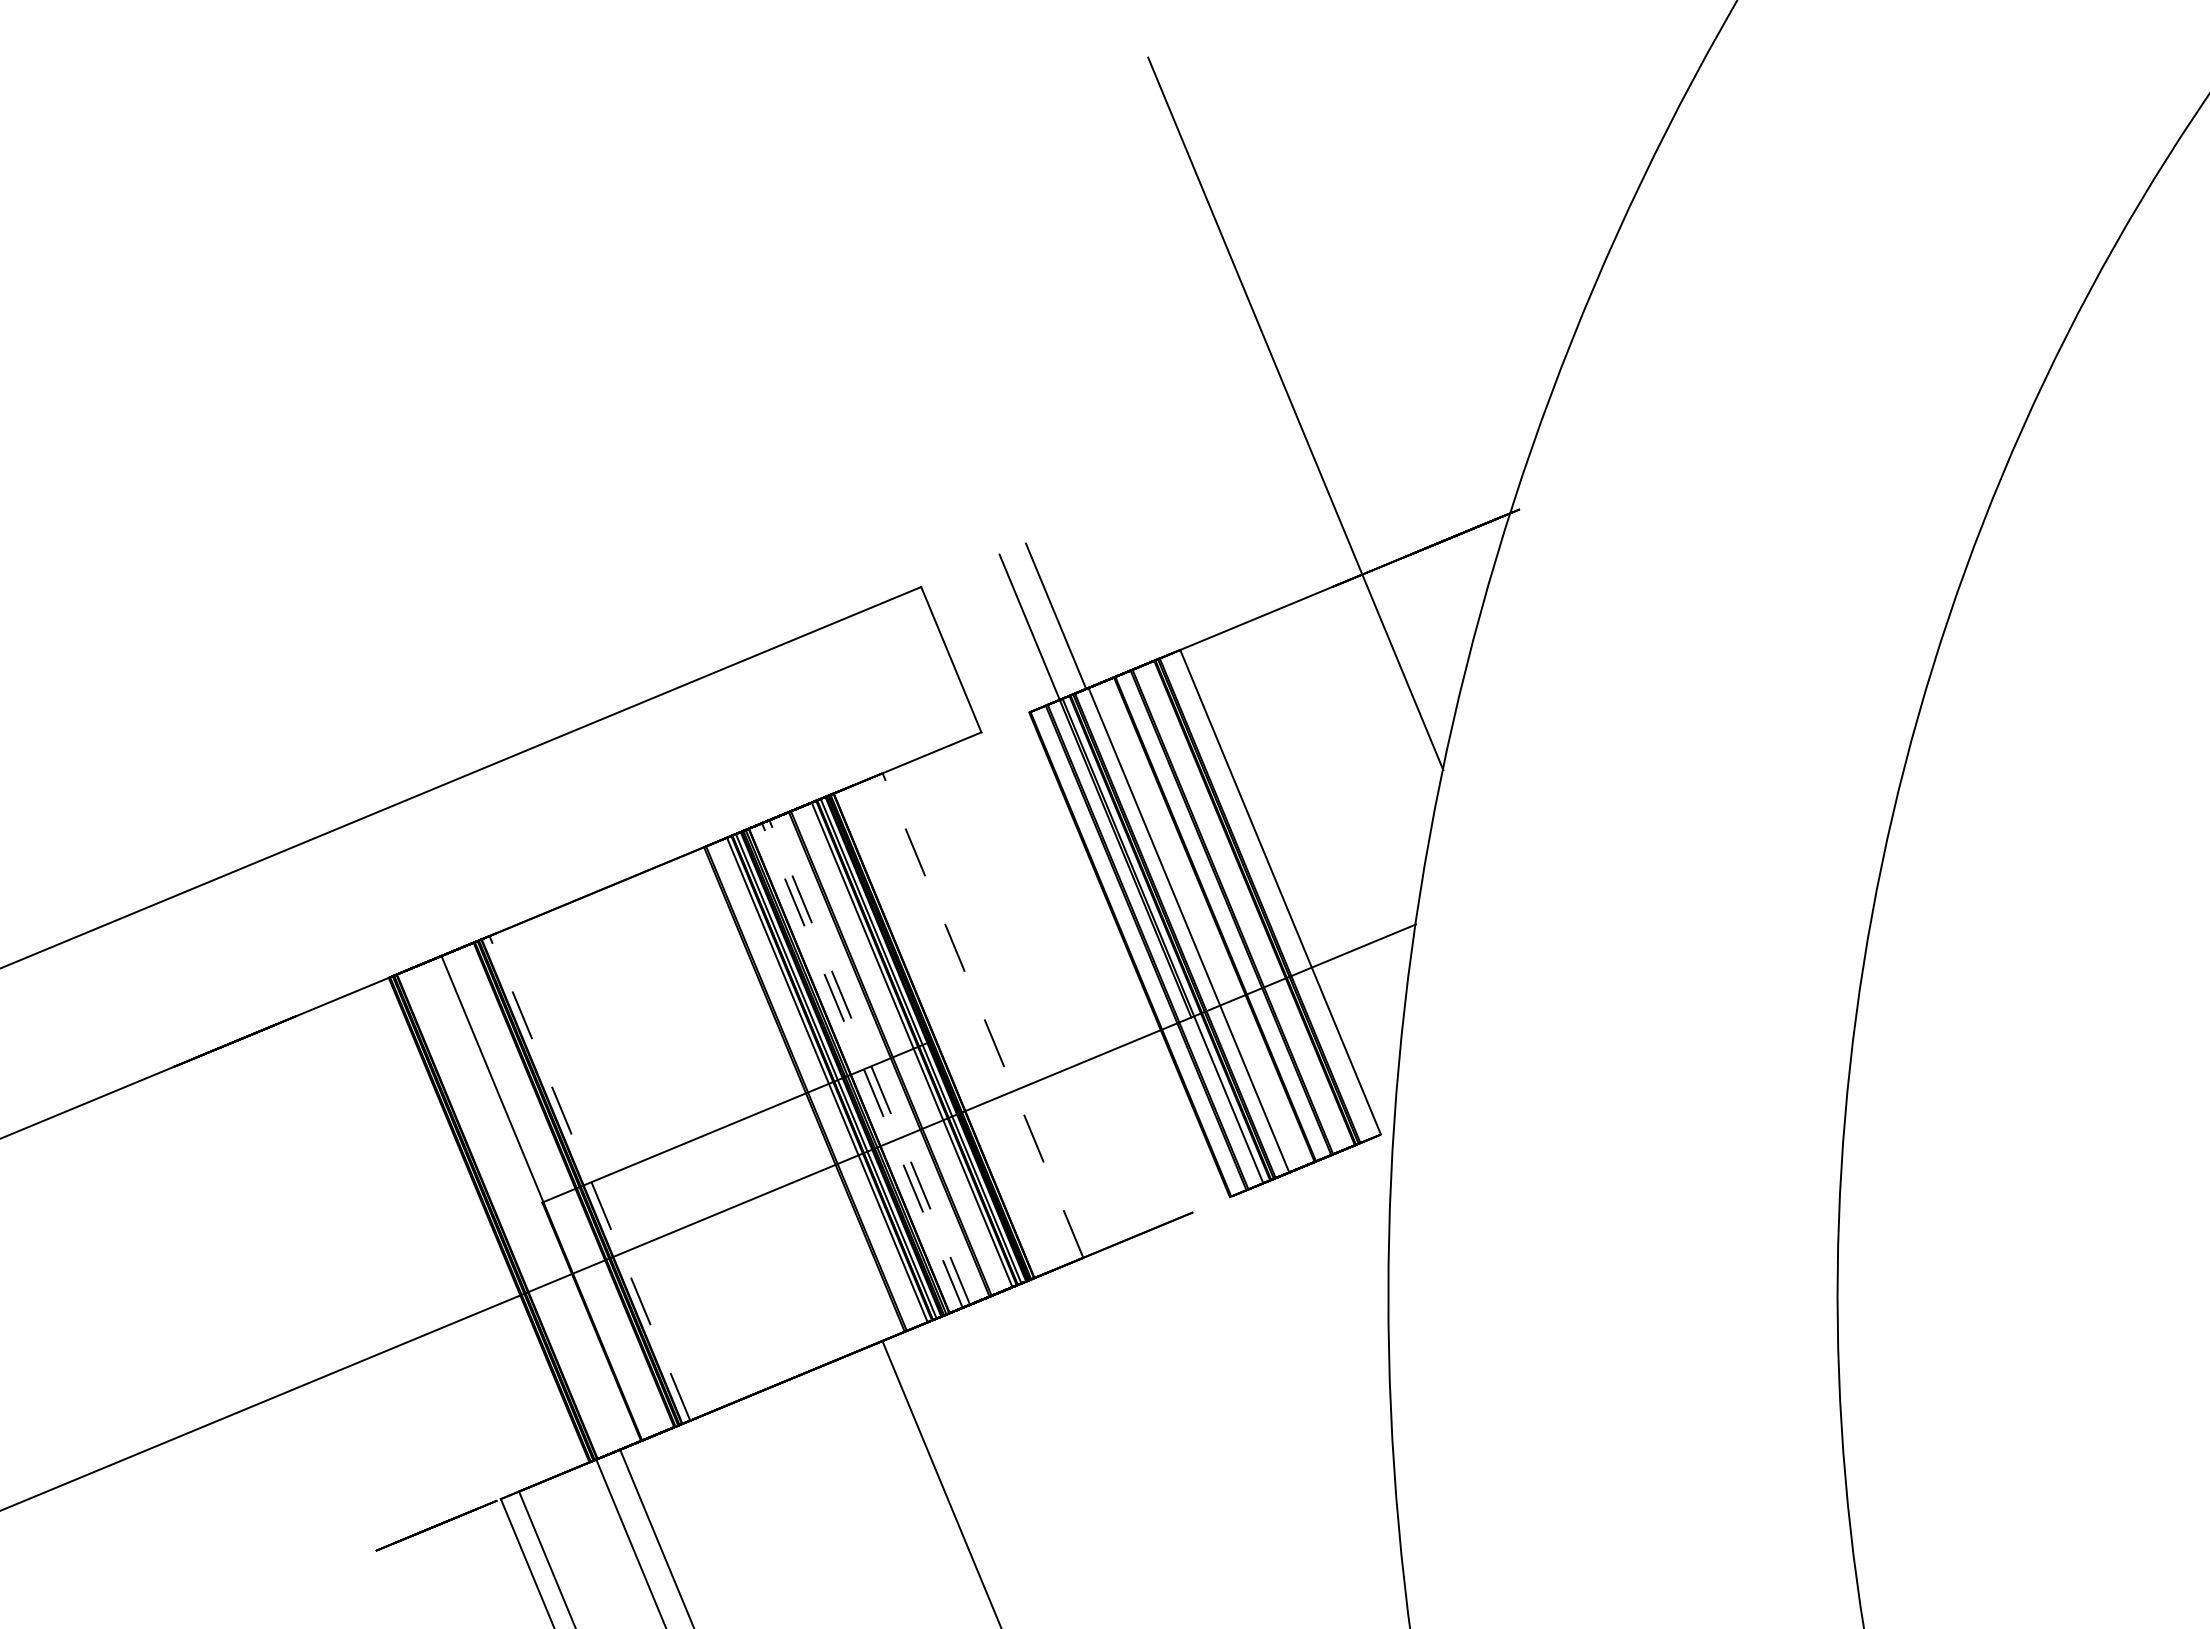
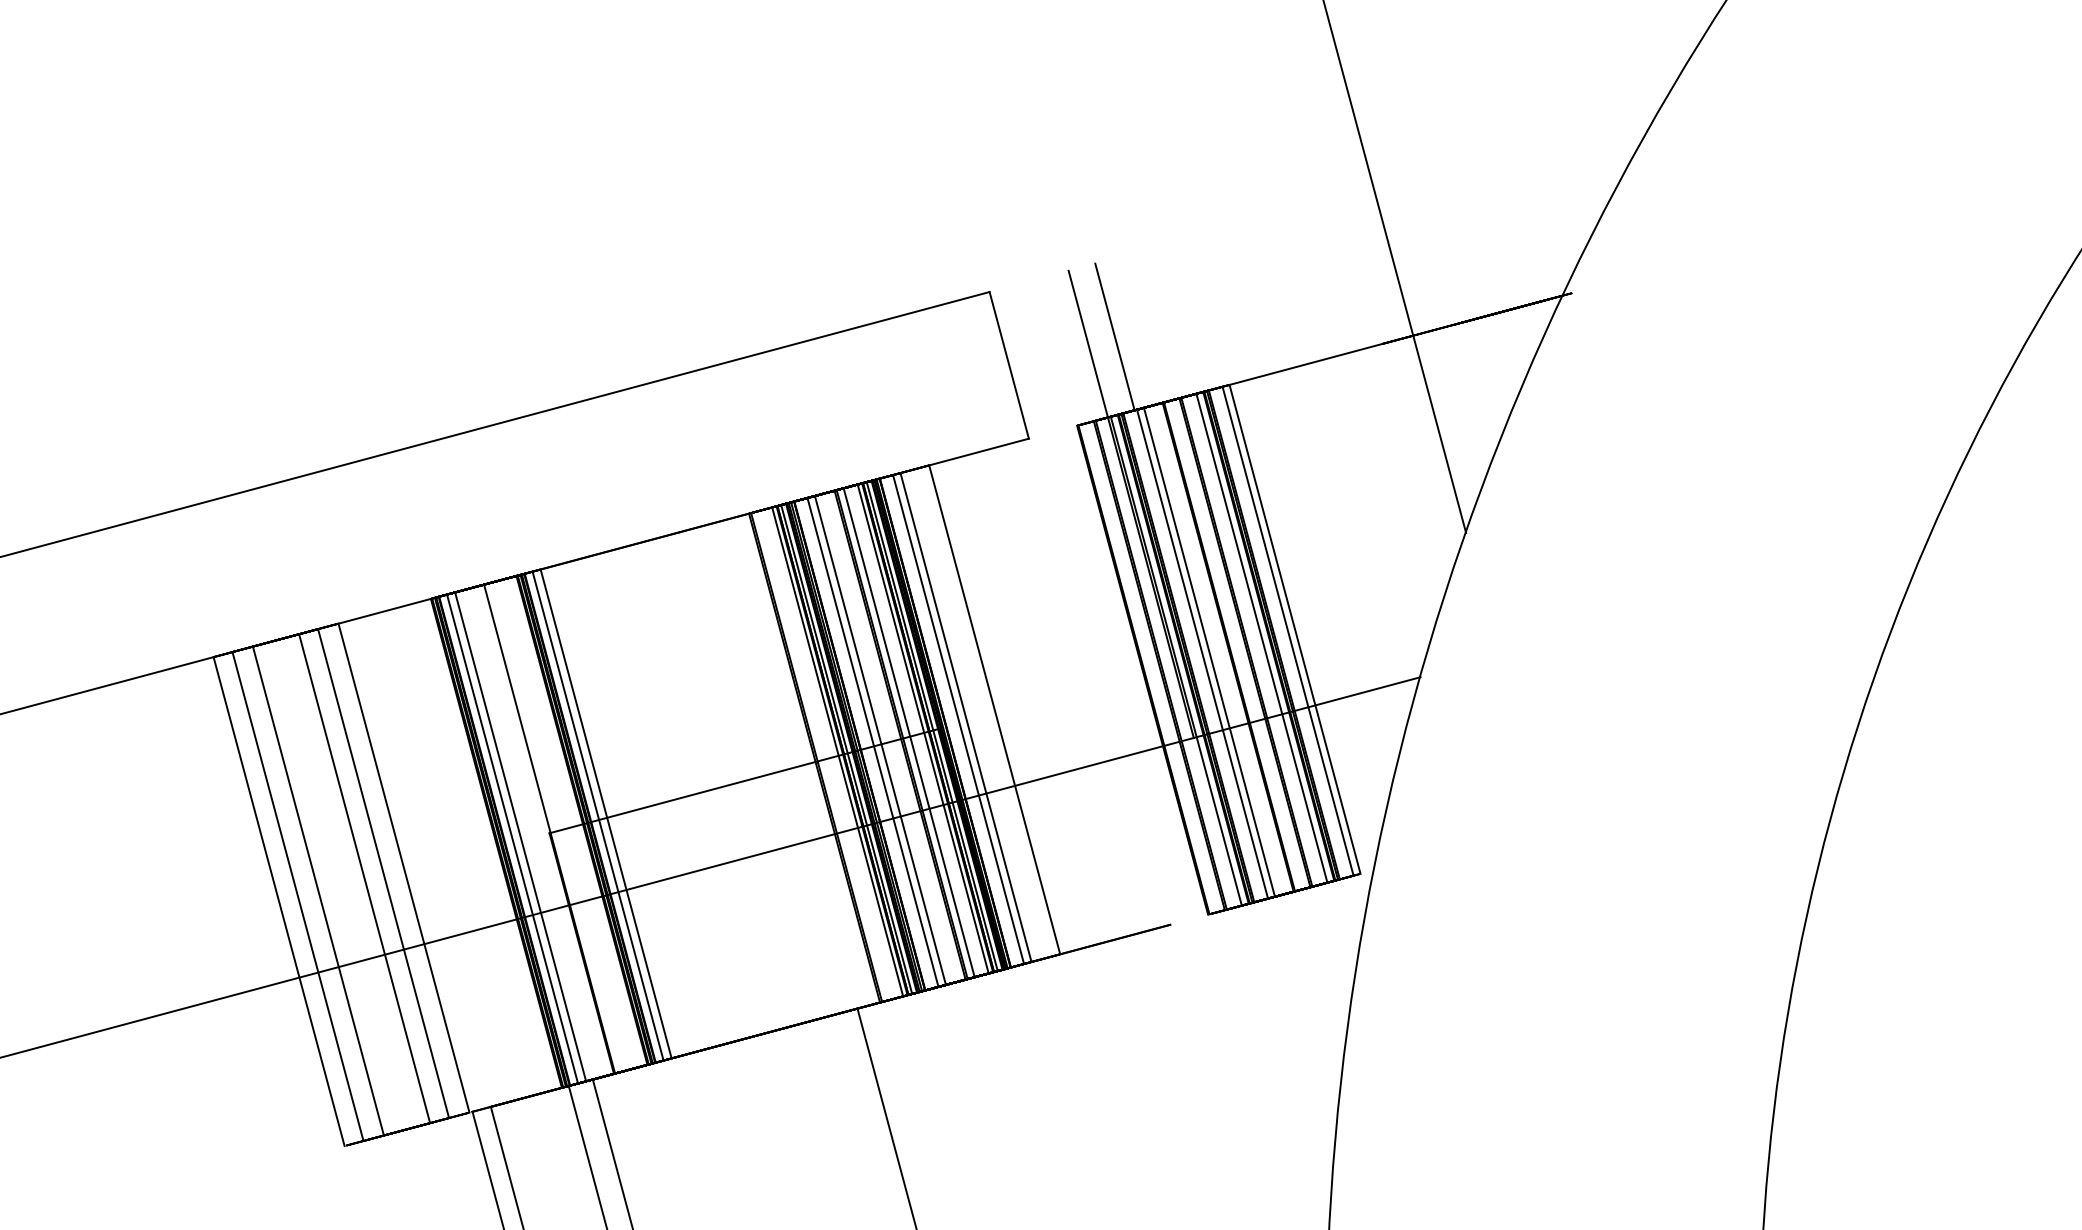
line: (1273, 894) -> (1287, 630), added
line: (1247, 905) -> (1261, 637), added
line: (1195, 927) -> (1209, 652), added
line: (982, 1015) -> (994, 709), dashed -> solid
line: (954, 1027) -> (965, 717), added
line: (946, 1030) -> (957, 719), added
line: (897, 1050) -> (908, 732), added
line: (869, 1062) -> (880, 740), dashed -> solid
line: (862, 1065) -> (873, 742), dashed -> solid
line: (597, 1174) -> (605, 813), added
line: (589, 1177) -> (597, 815), dashed -> solid
line: (512, 1209) -> (520, 836), added
line: (504, 1213) -> (511, 838), added
line: (397, 1257) -> (404, 867), added
line: (376, 1266) -> (382, 873), added
line: (358, 1273) -> (364, 877), added
line: (312, 1292) -> (318, 890), added
line: (292, 1301) -> (298, 896), added
line: (273, 1309) -> (278, 901), added

